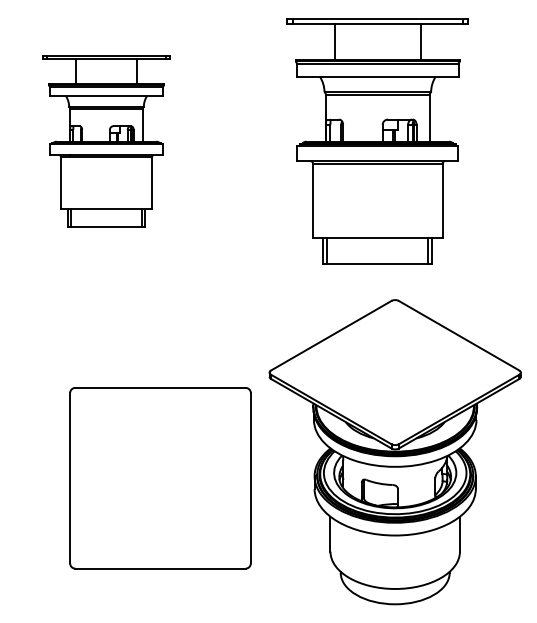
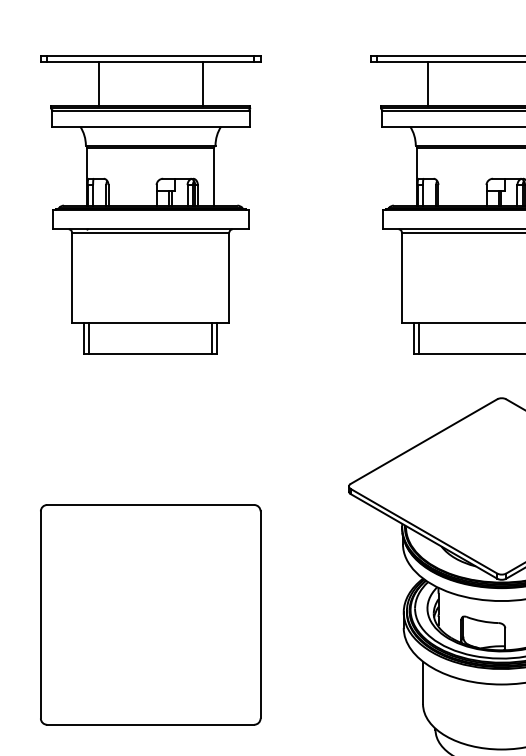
part: (106, 141) -> (150, 205), size x1.43
part: (160, 478) -> (150, 615), moved

